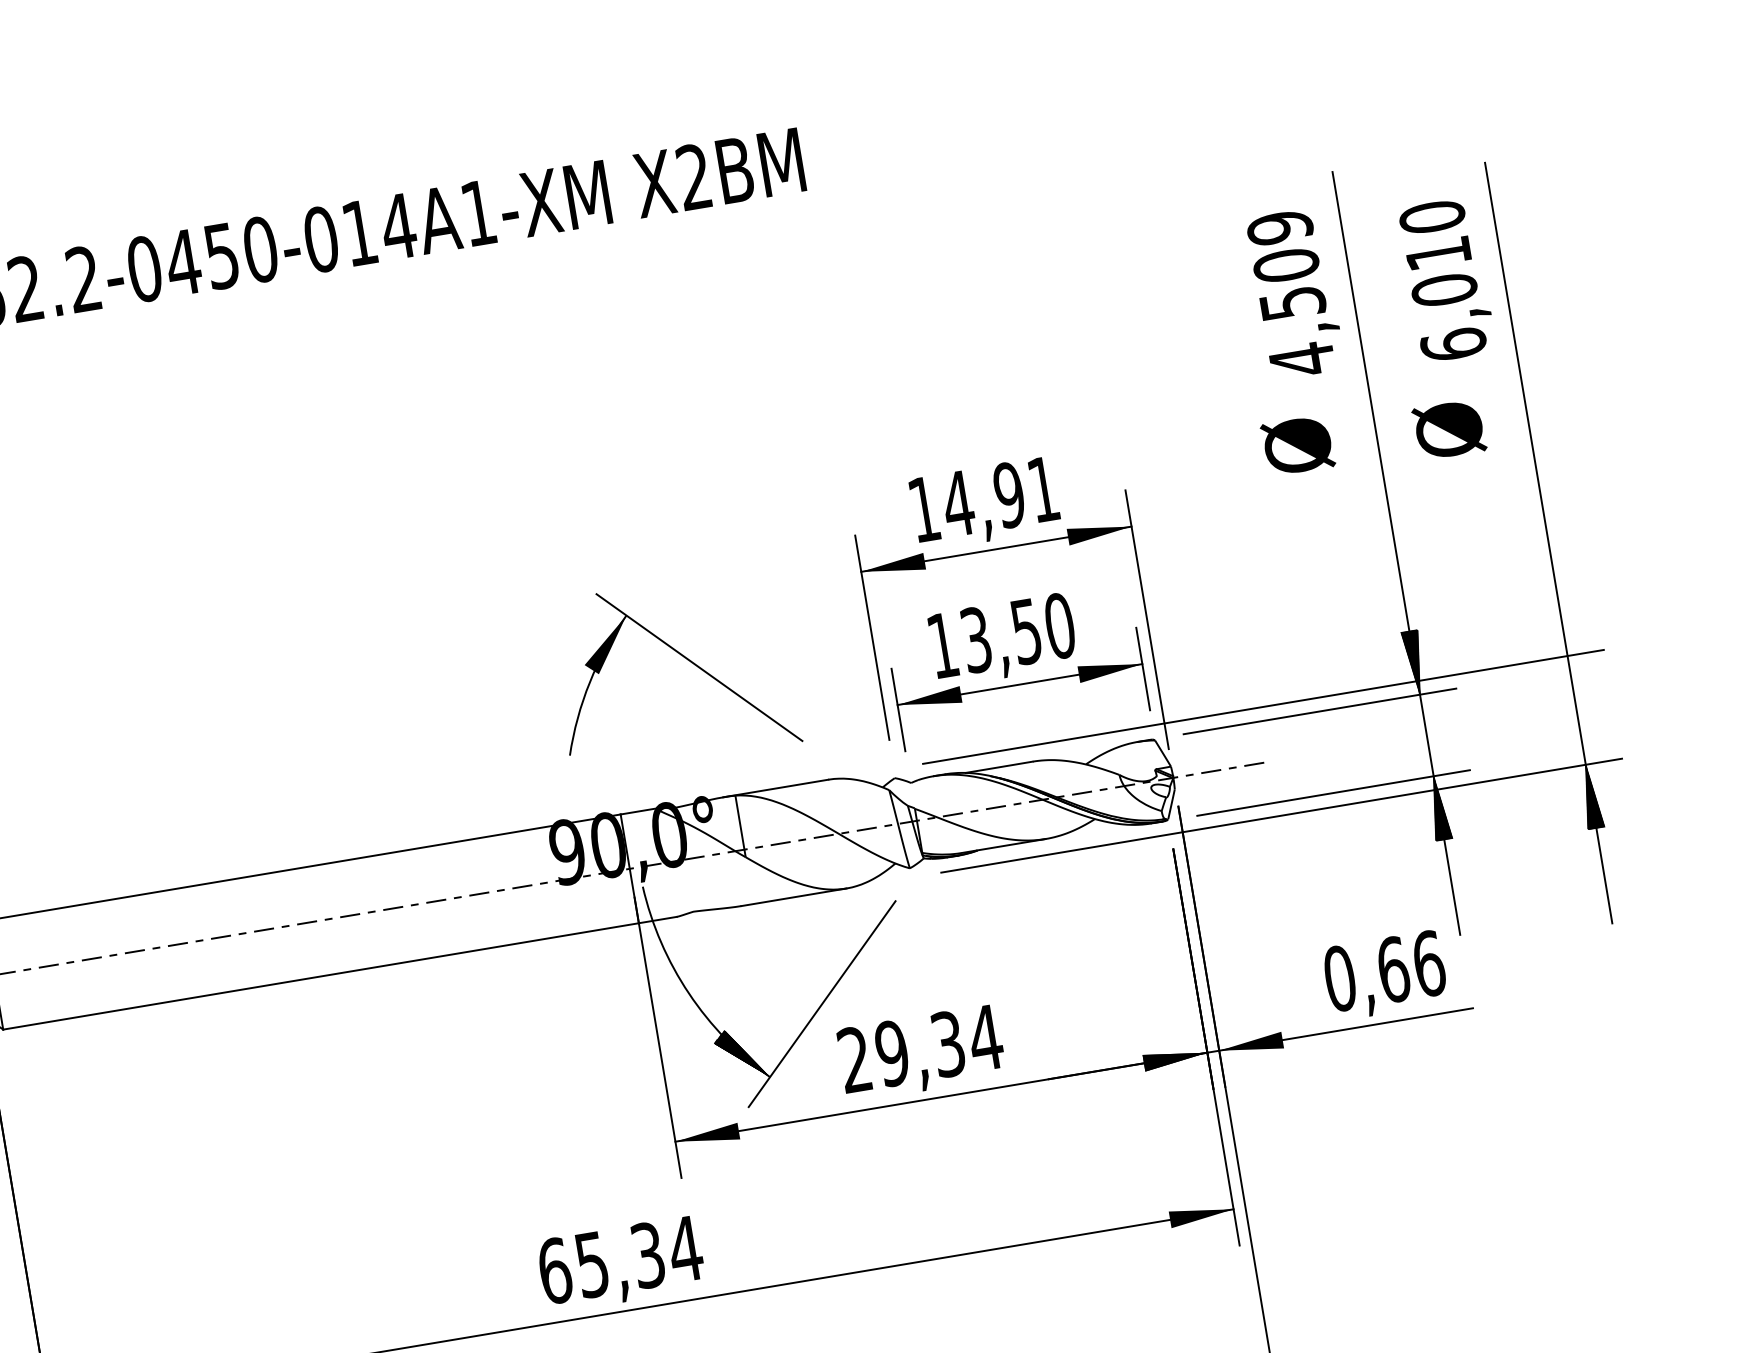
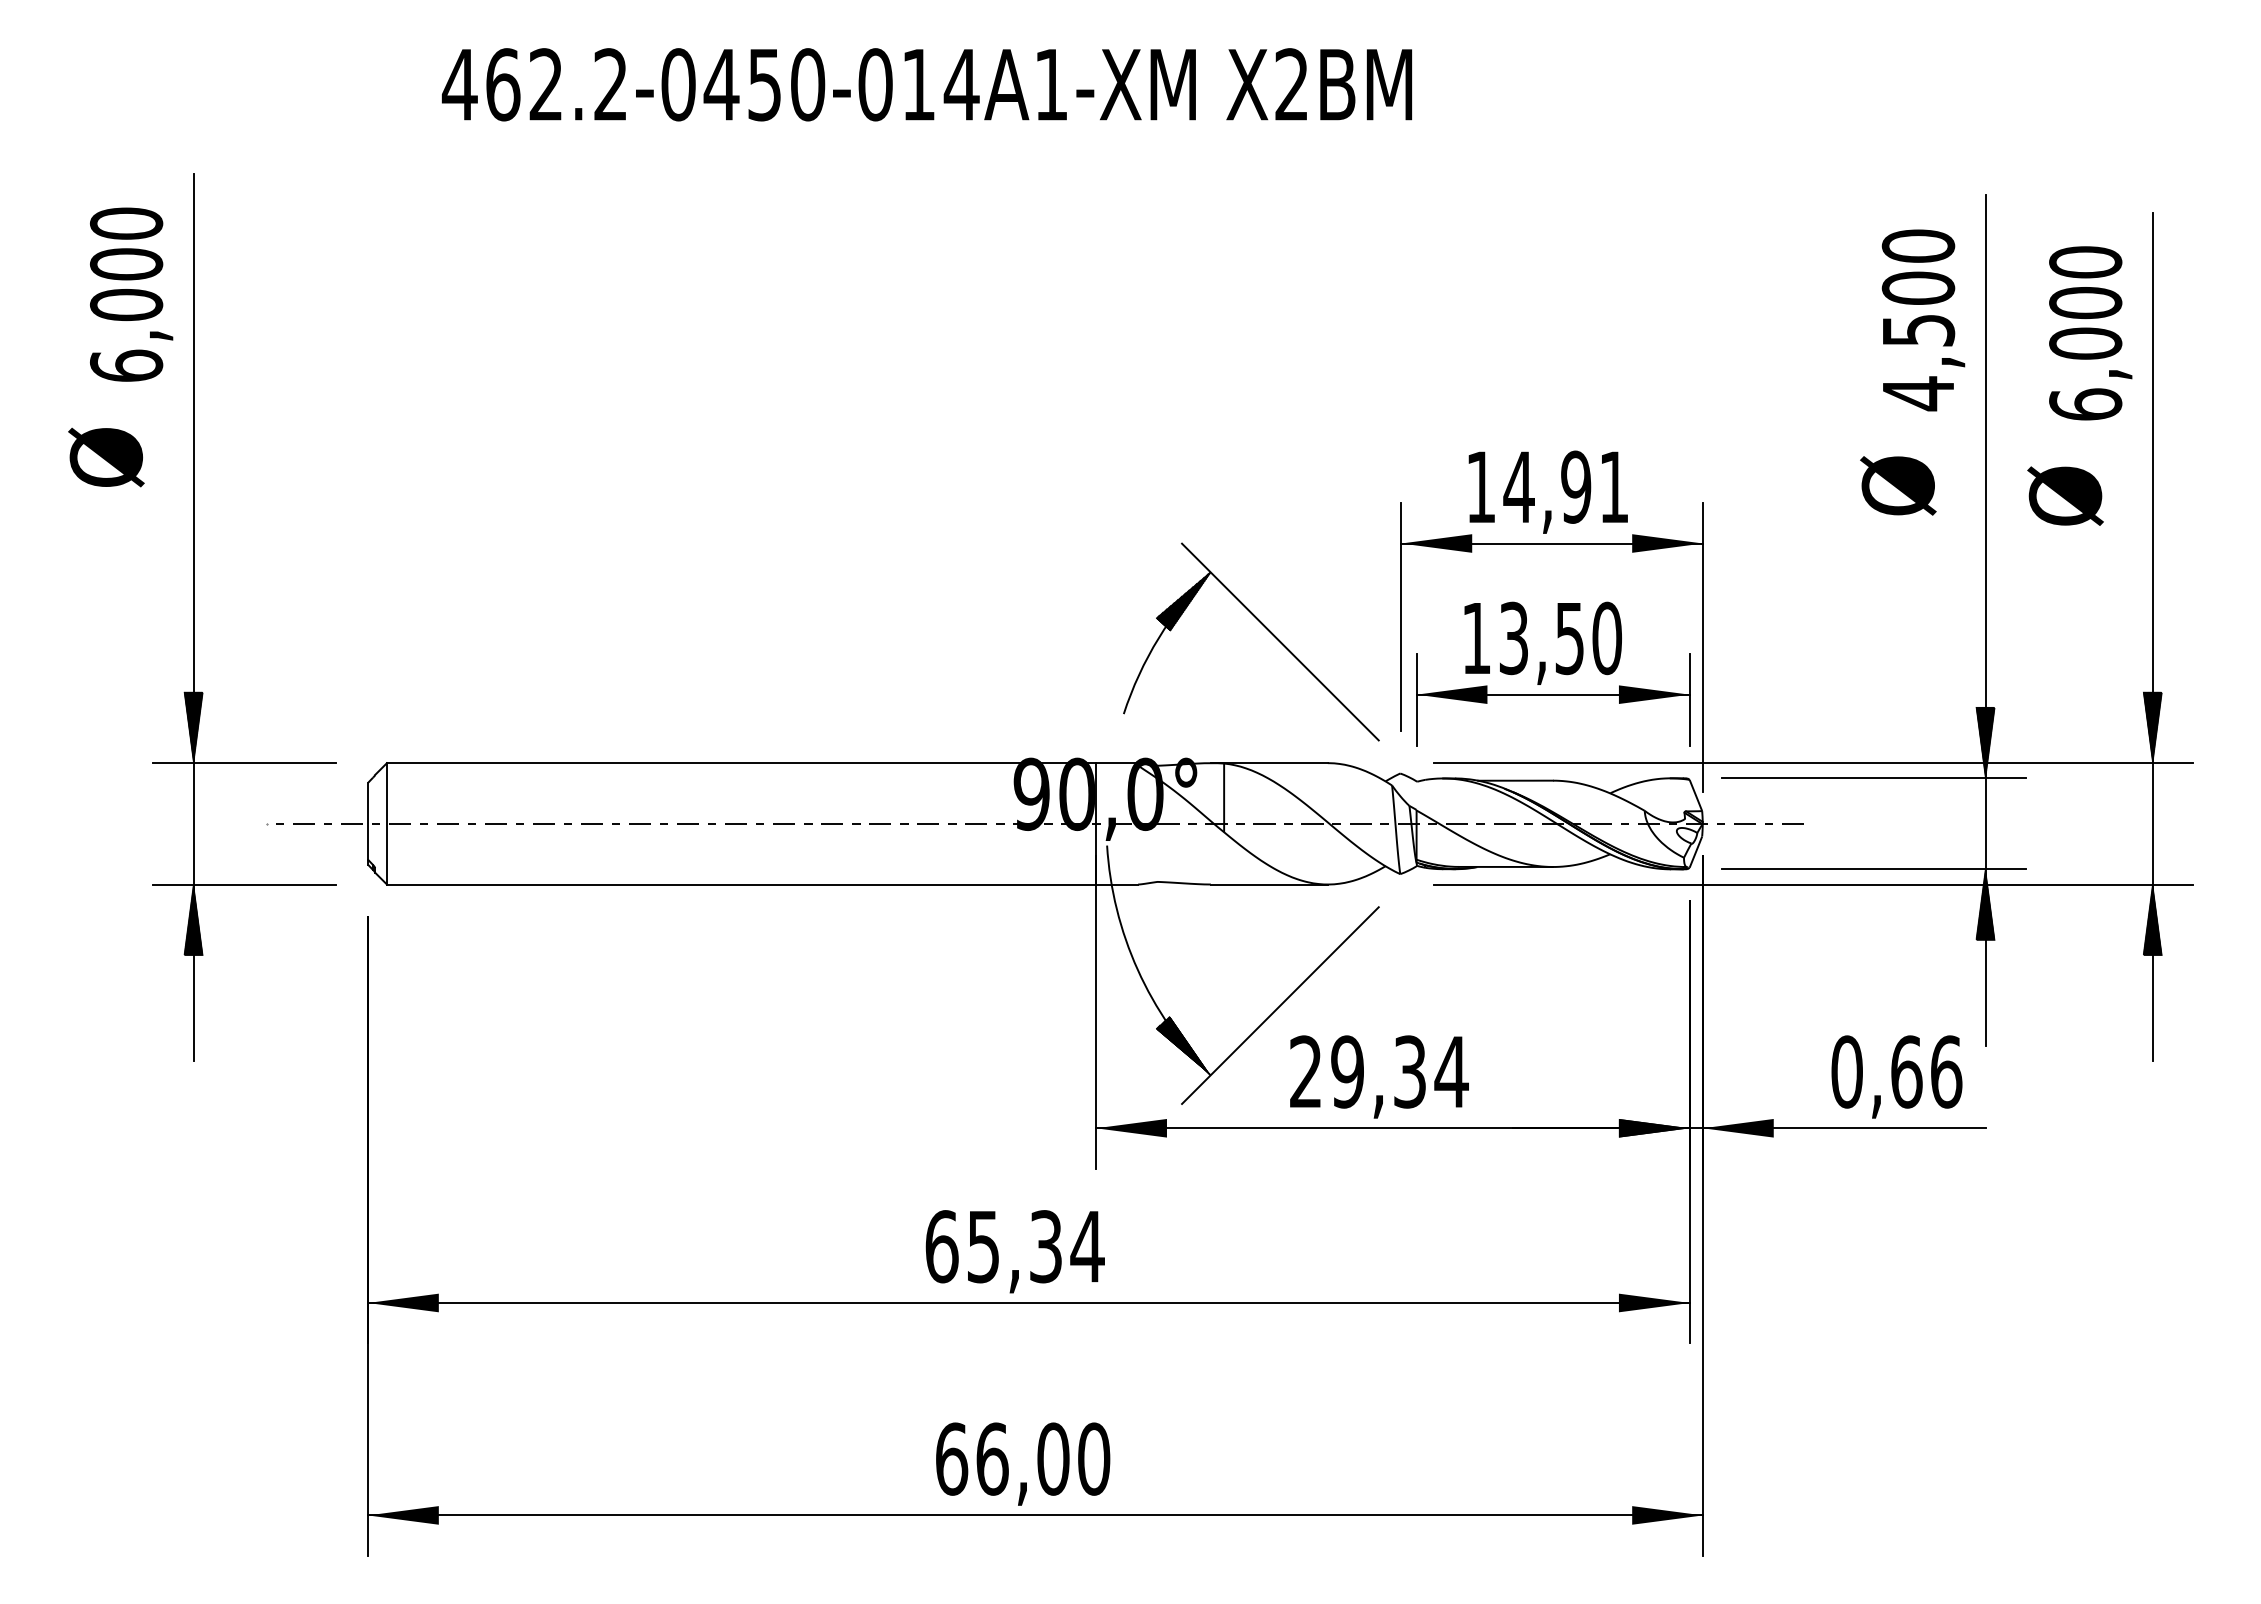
text: (1280, 227) -> (1918, 245), 4,509 -> 4,500
text: (1438, 254) -> (2085, 303), 6,010 -> 6,000
hatch: (1562, 624) -> (2152, 727), added
part: (683, 656) -> (1264, 627), moved

